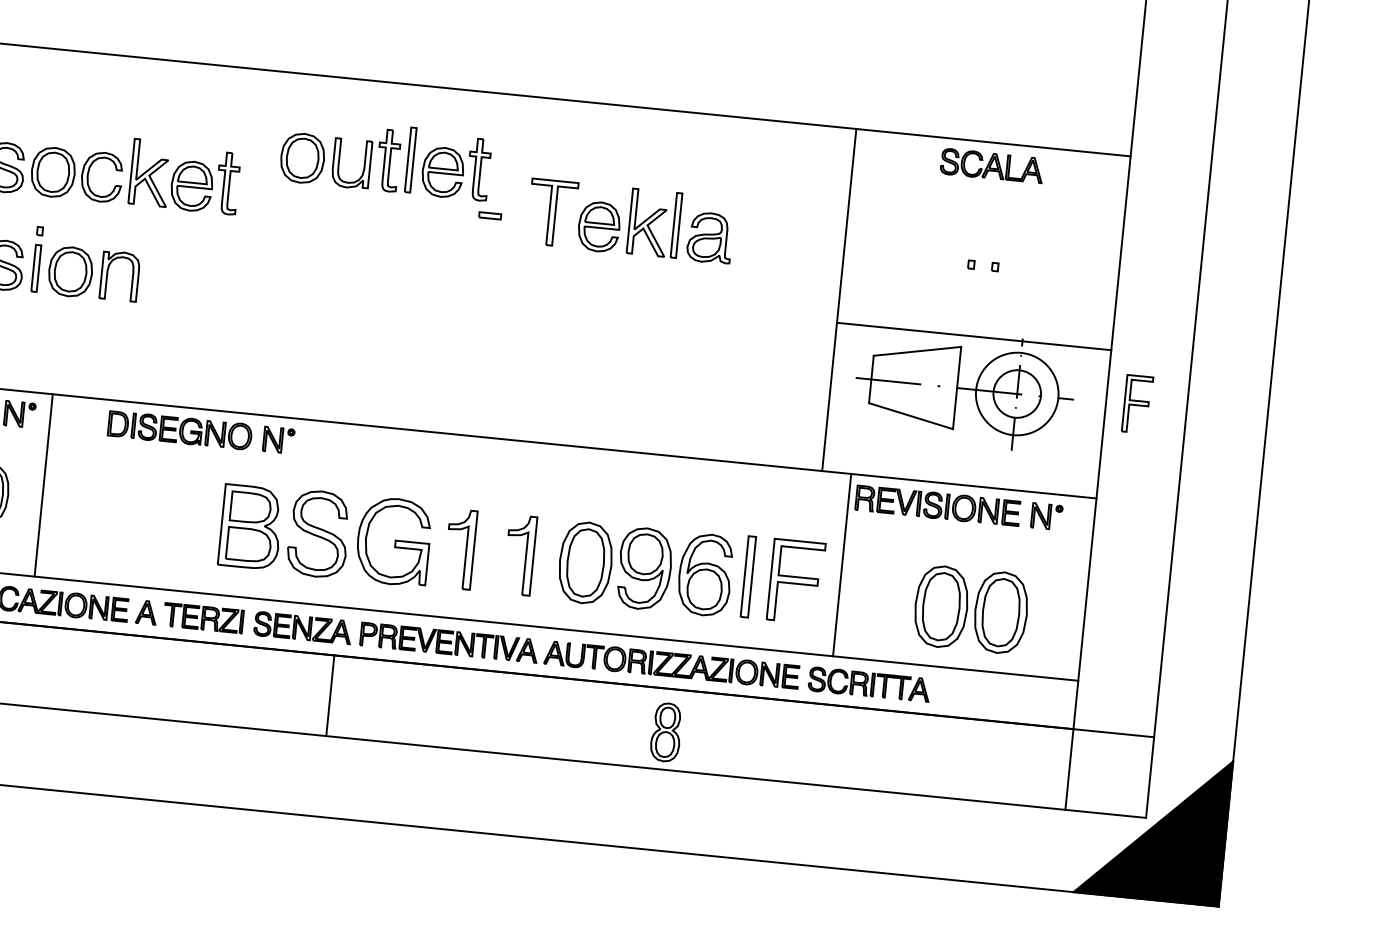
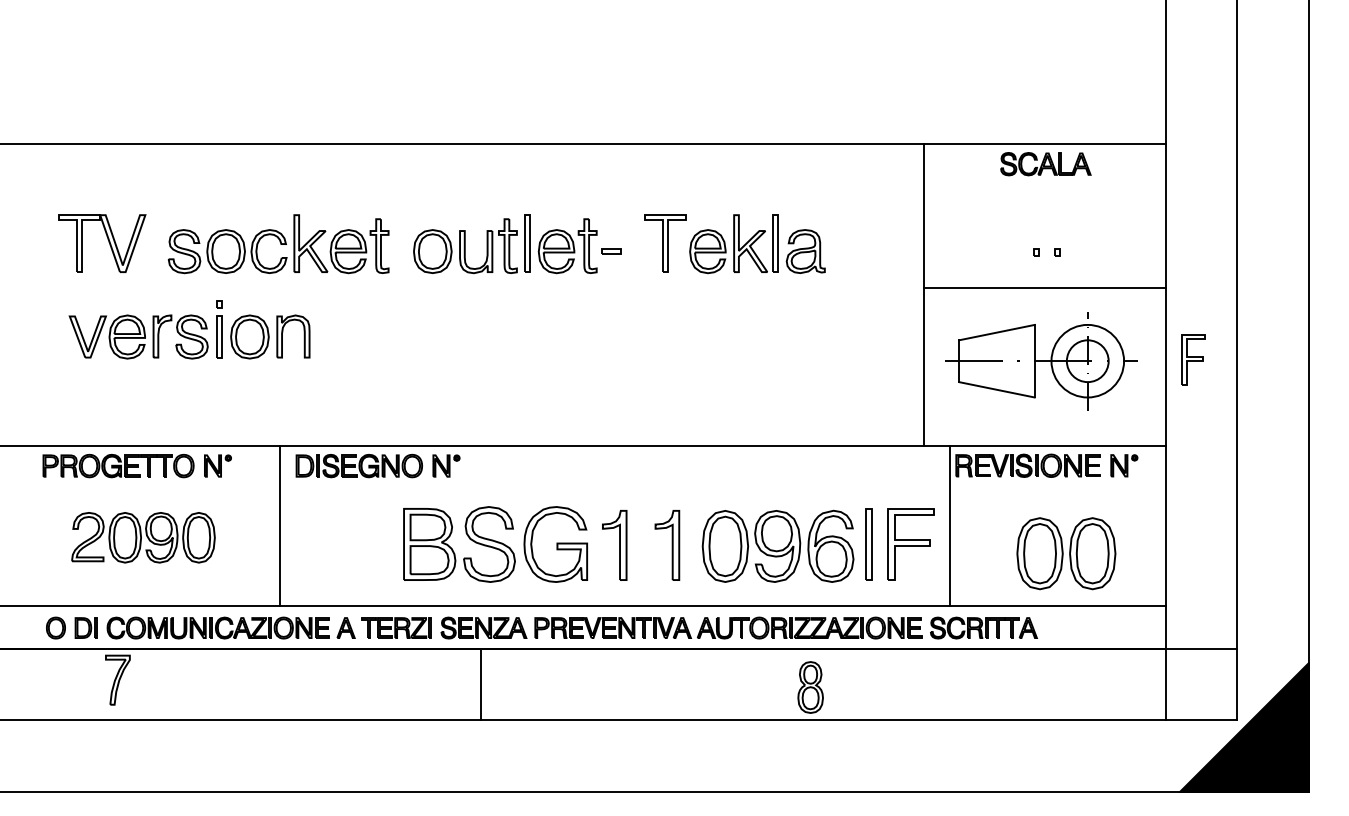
part: (385, 158) -> (505, 244), moved
line: (974, 336) -> (1045, 287), moved
line: (44, 484) -> (280, 525), moved
line: (329, 695) -> (480, 684), moved

